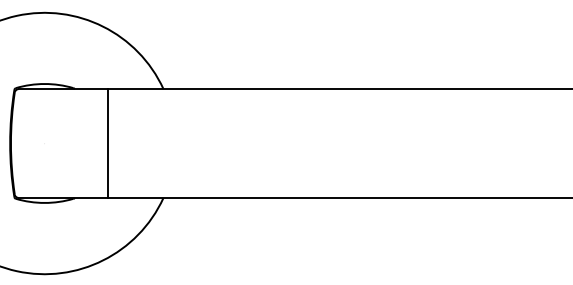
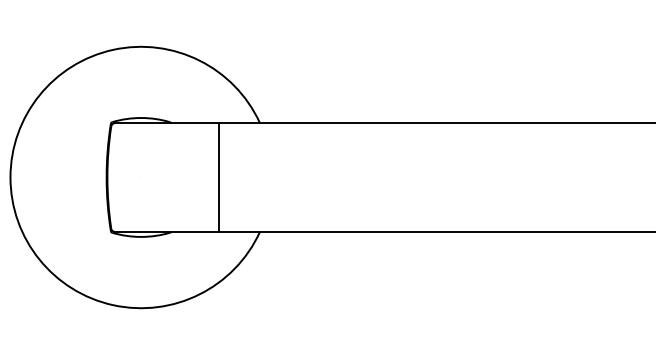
line: (108, 143) -> (218, 177), moved

